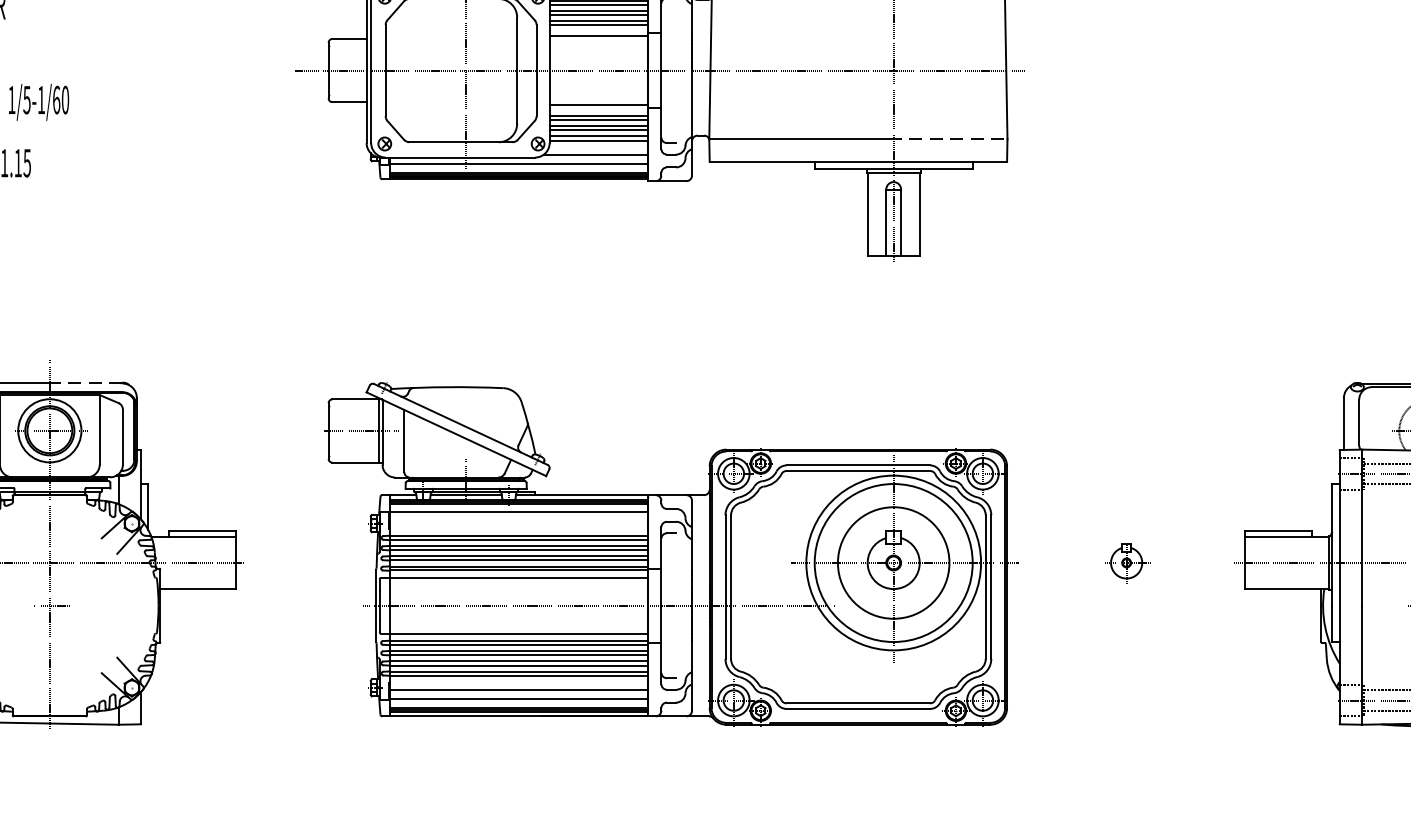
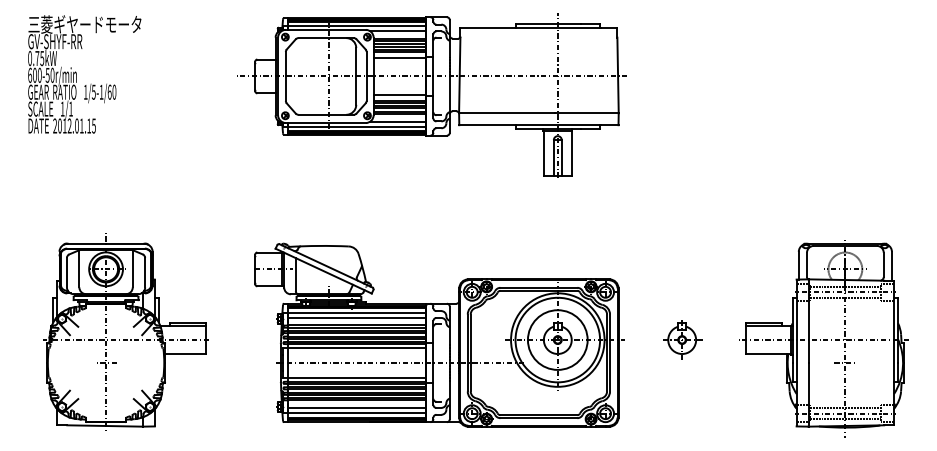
line: (947, 139) -> (586, 113), dashed -> solid
line: (84, 382) -> (124, 243), dashed -> solid
line: (519, 520) -> (357, 317), added
part: (1126, 561) -> (682, 339), size x1.67

